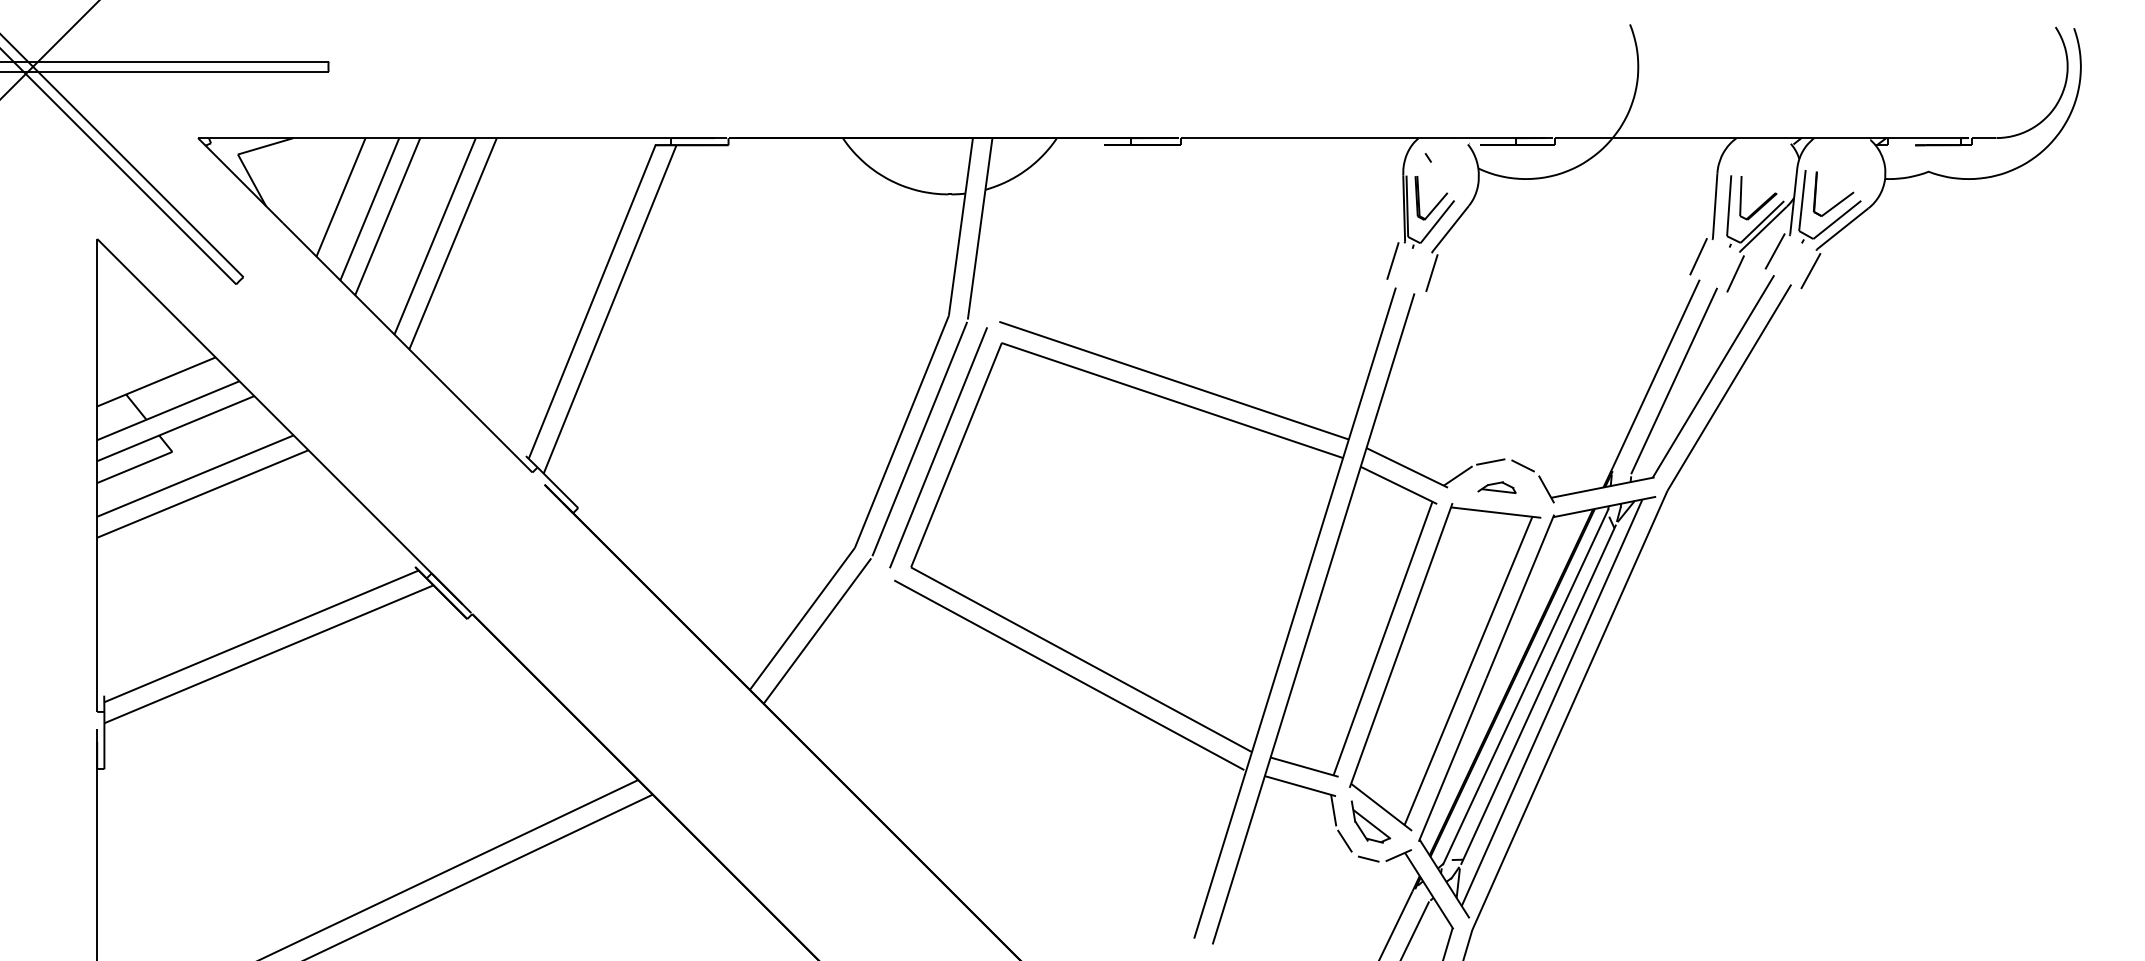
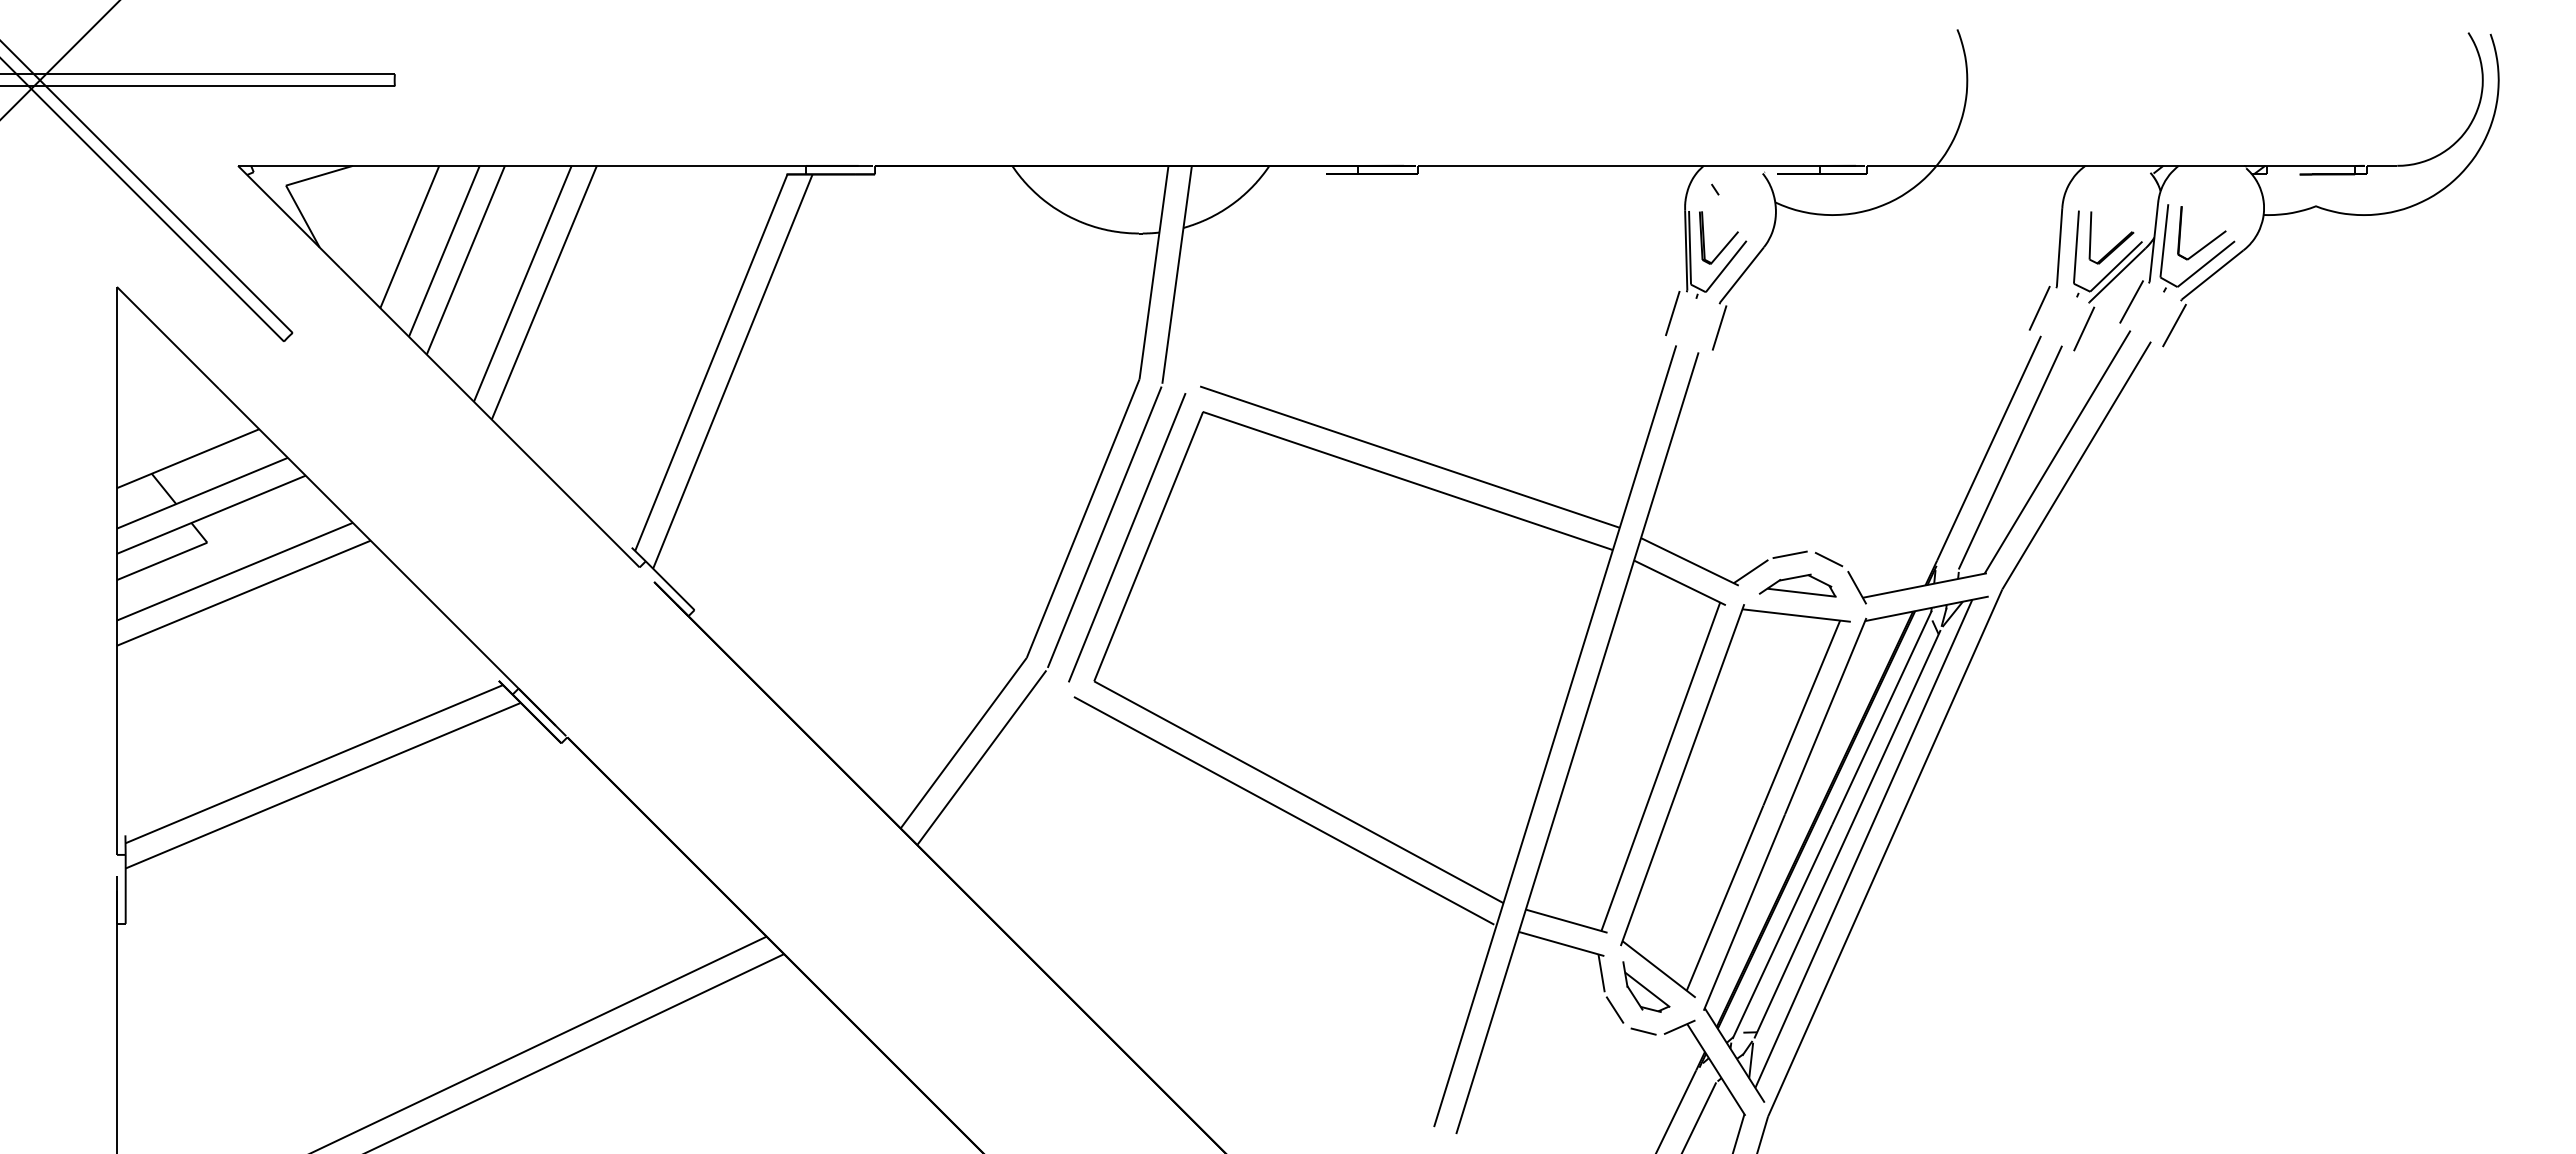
part: (1496, 487) -> (1797, 585), size x1.67

